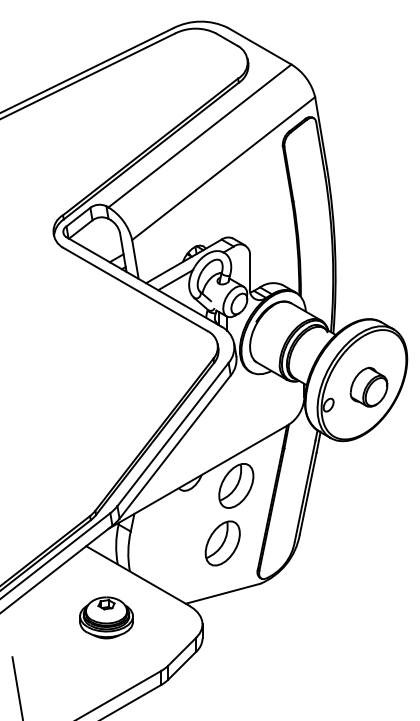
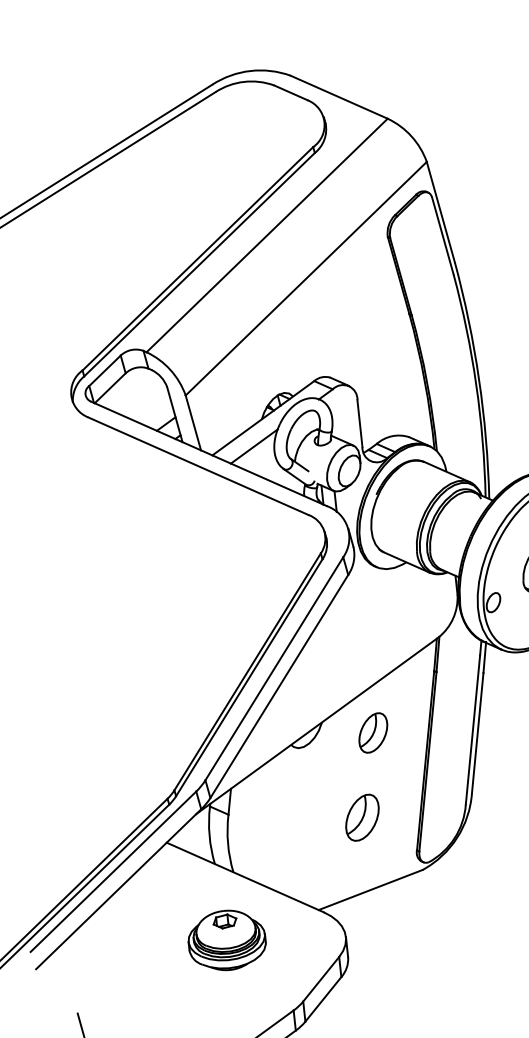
part: (236, 485) -> (373, 732), size x0.6
part: (222, 543) -> (362, 817), size x0.7
part: (106, 617) -> (226, 939), moved

